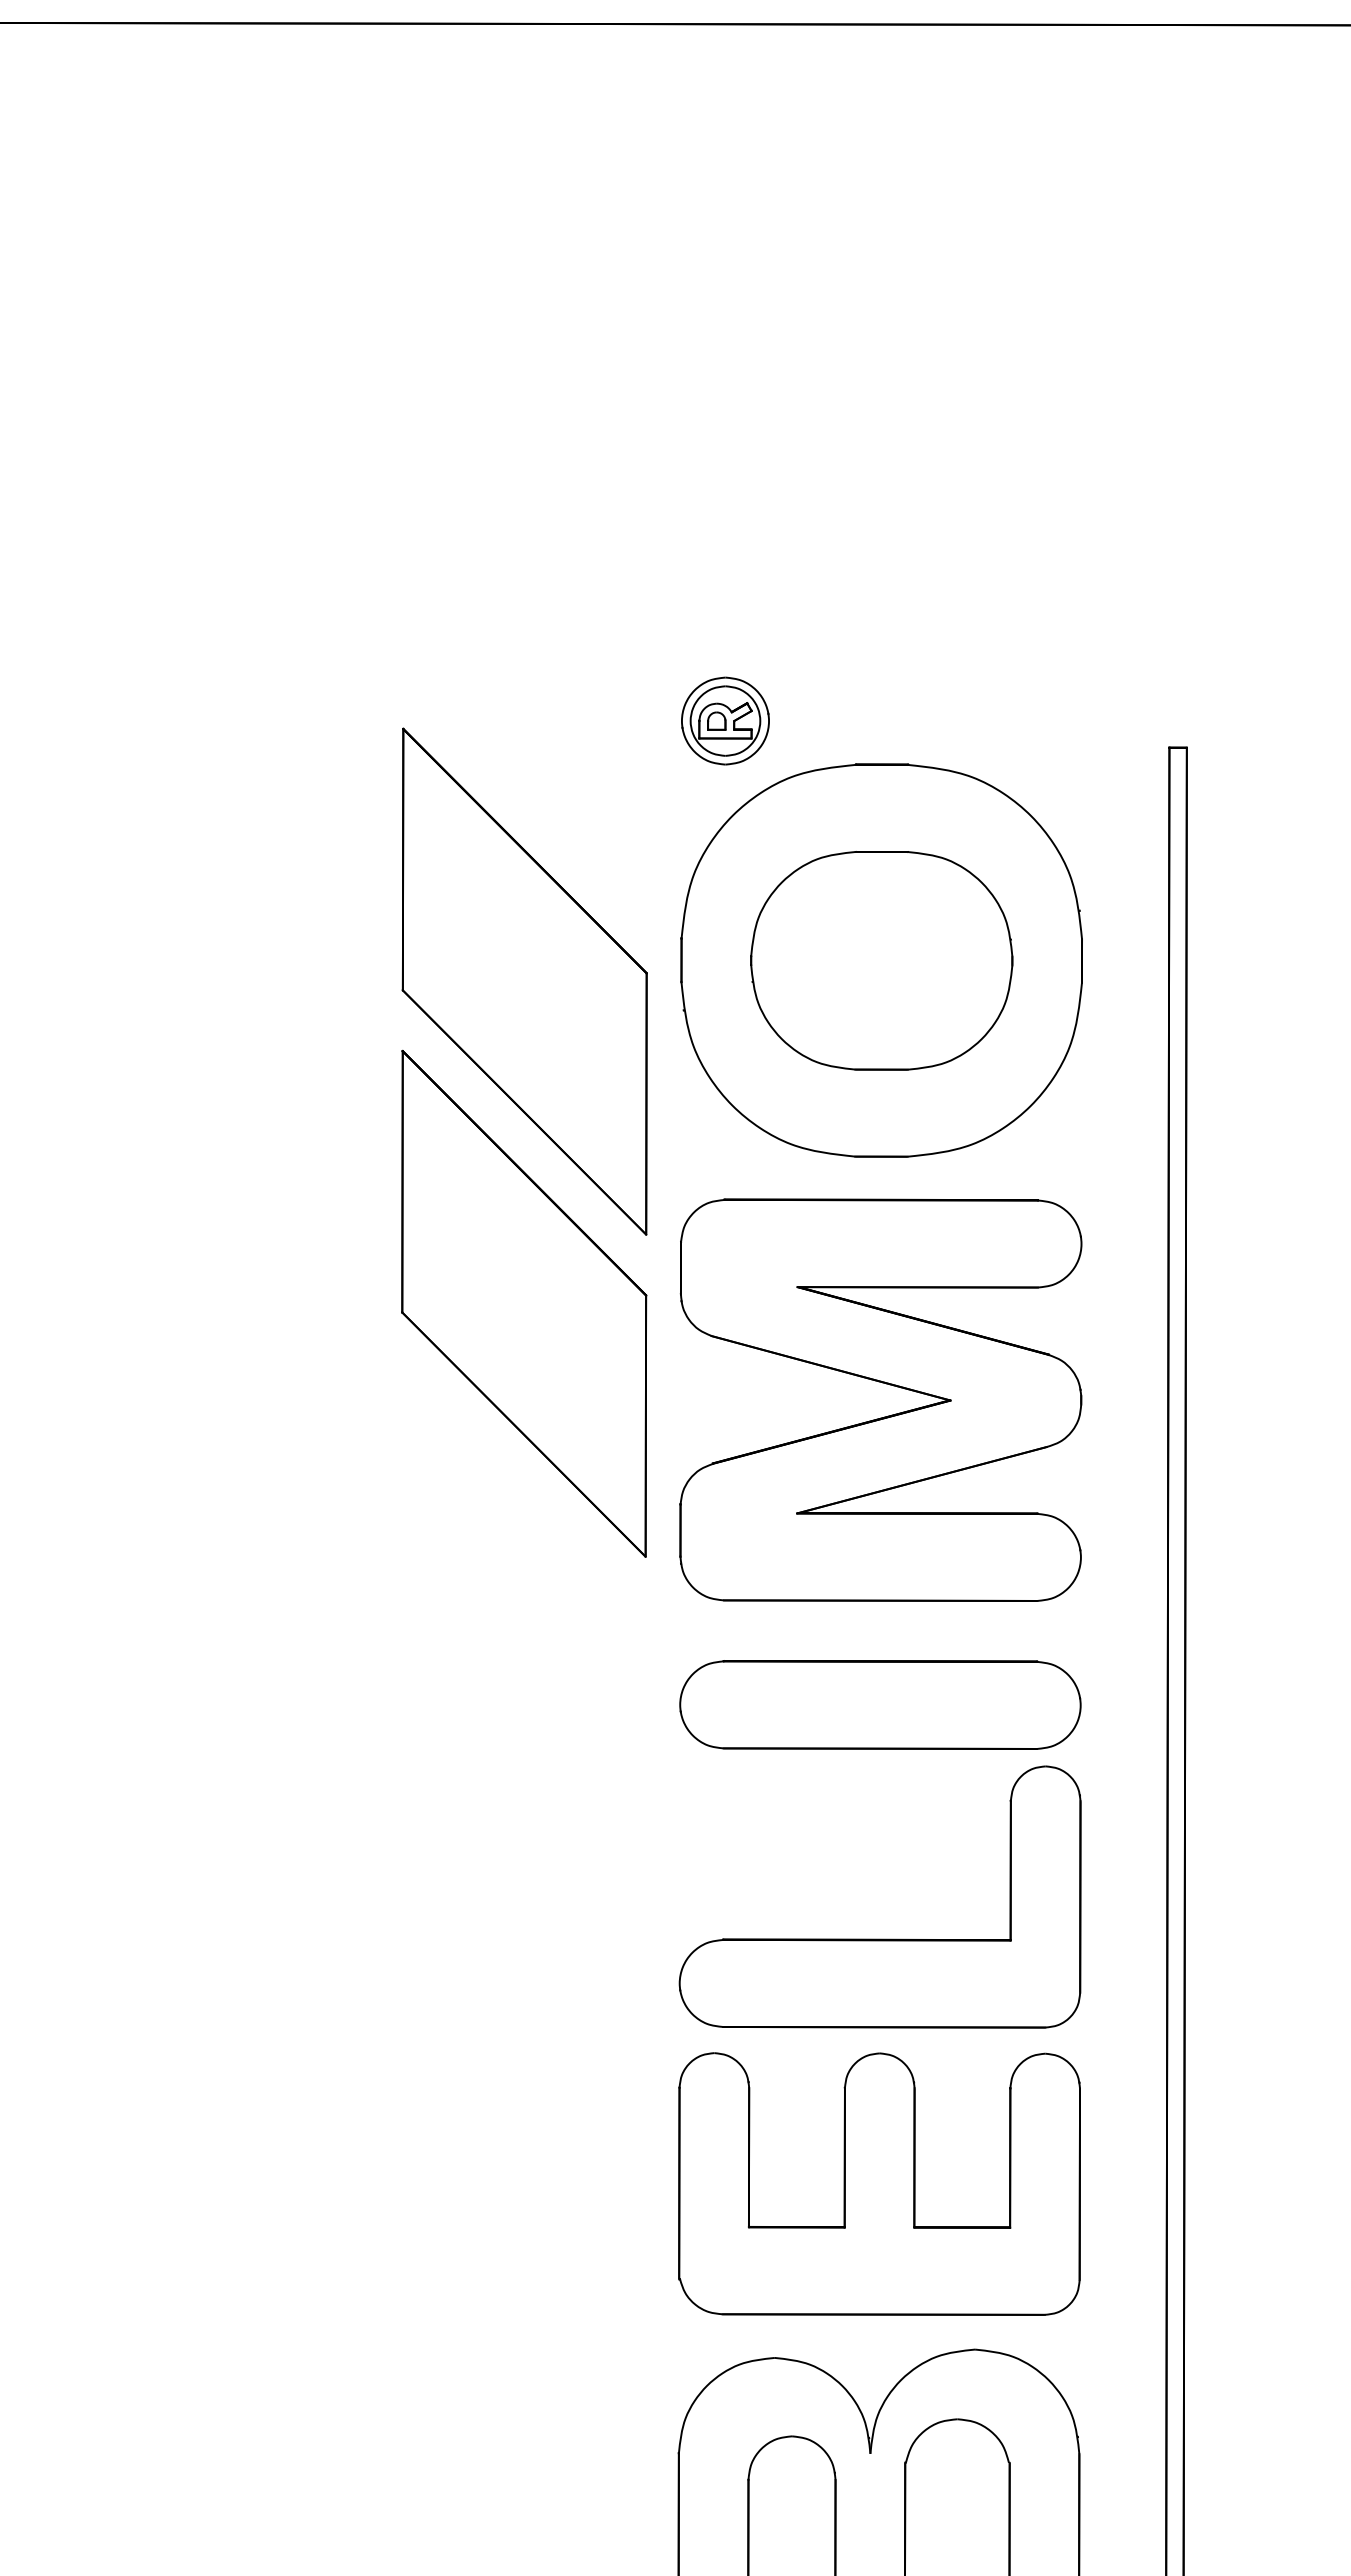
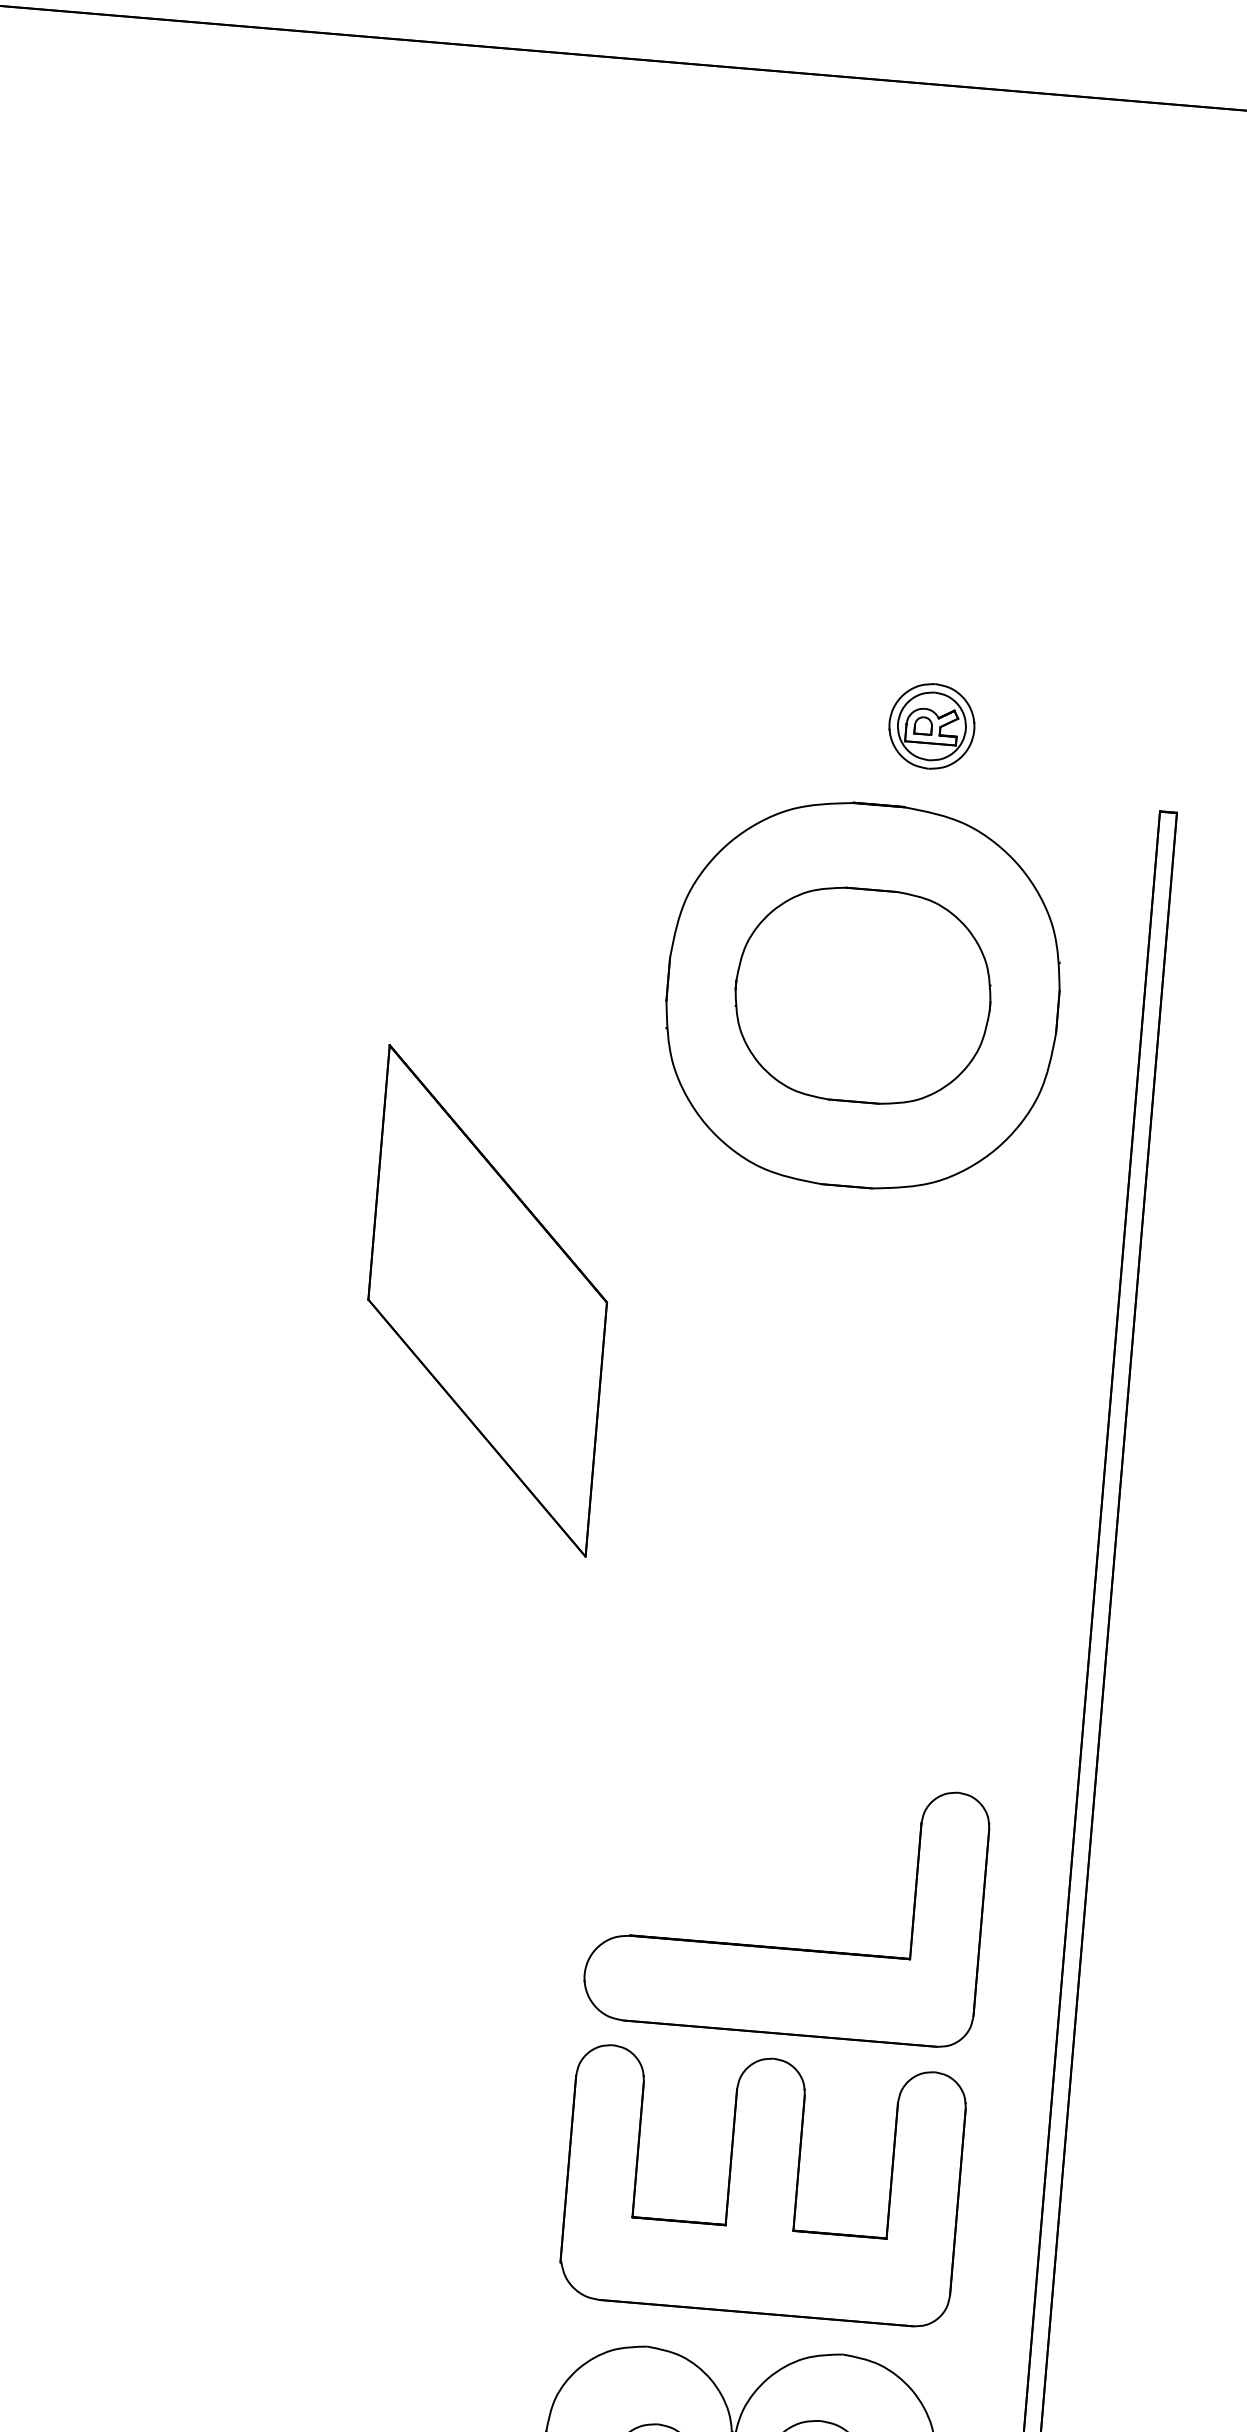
part: (725, 720) -> (931, 725), moved
part: (524, 981) -> (513, 987), removed
part: (882, 1383) -> (829, 1407), removed
part: (880, 1704) -> (802, 1719), removed

